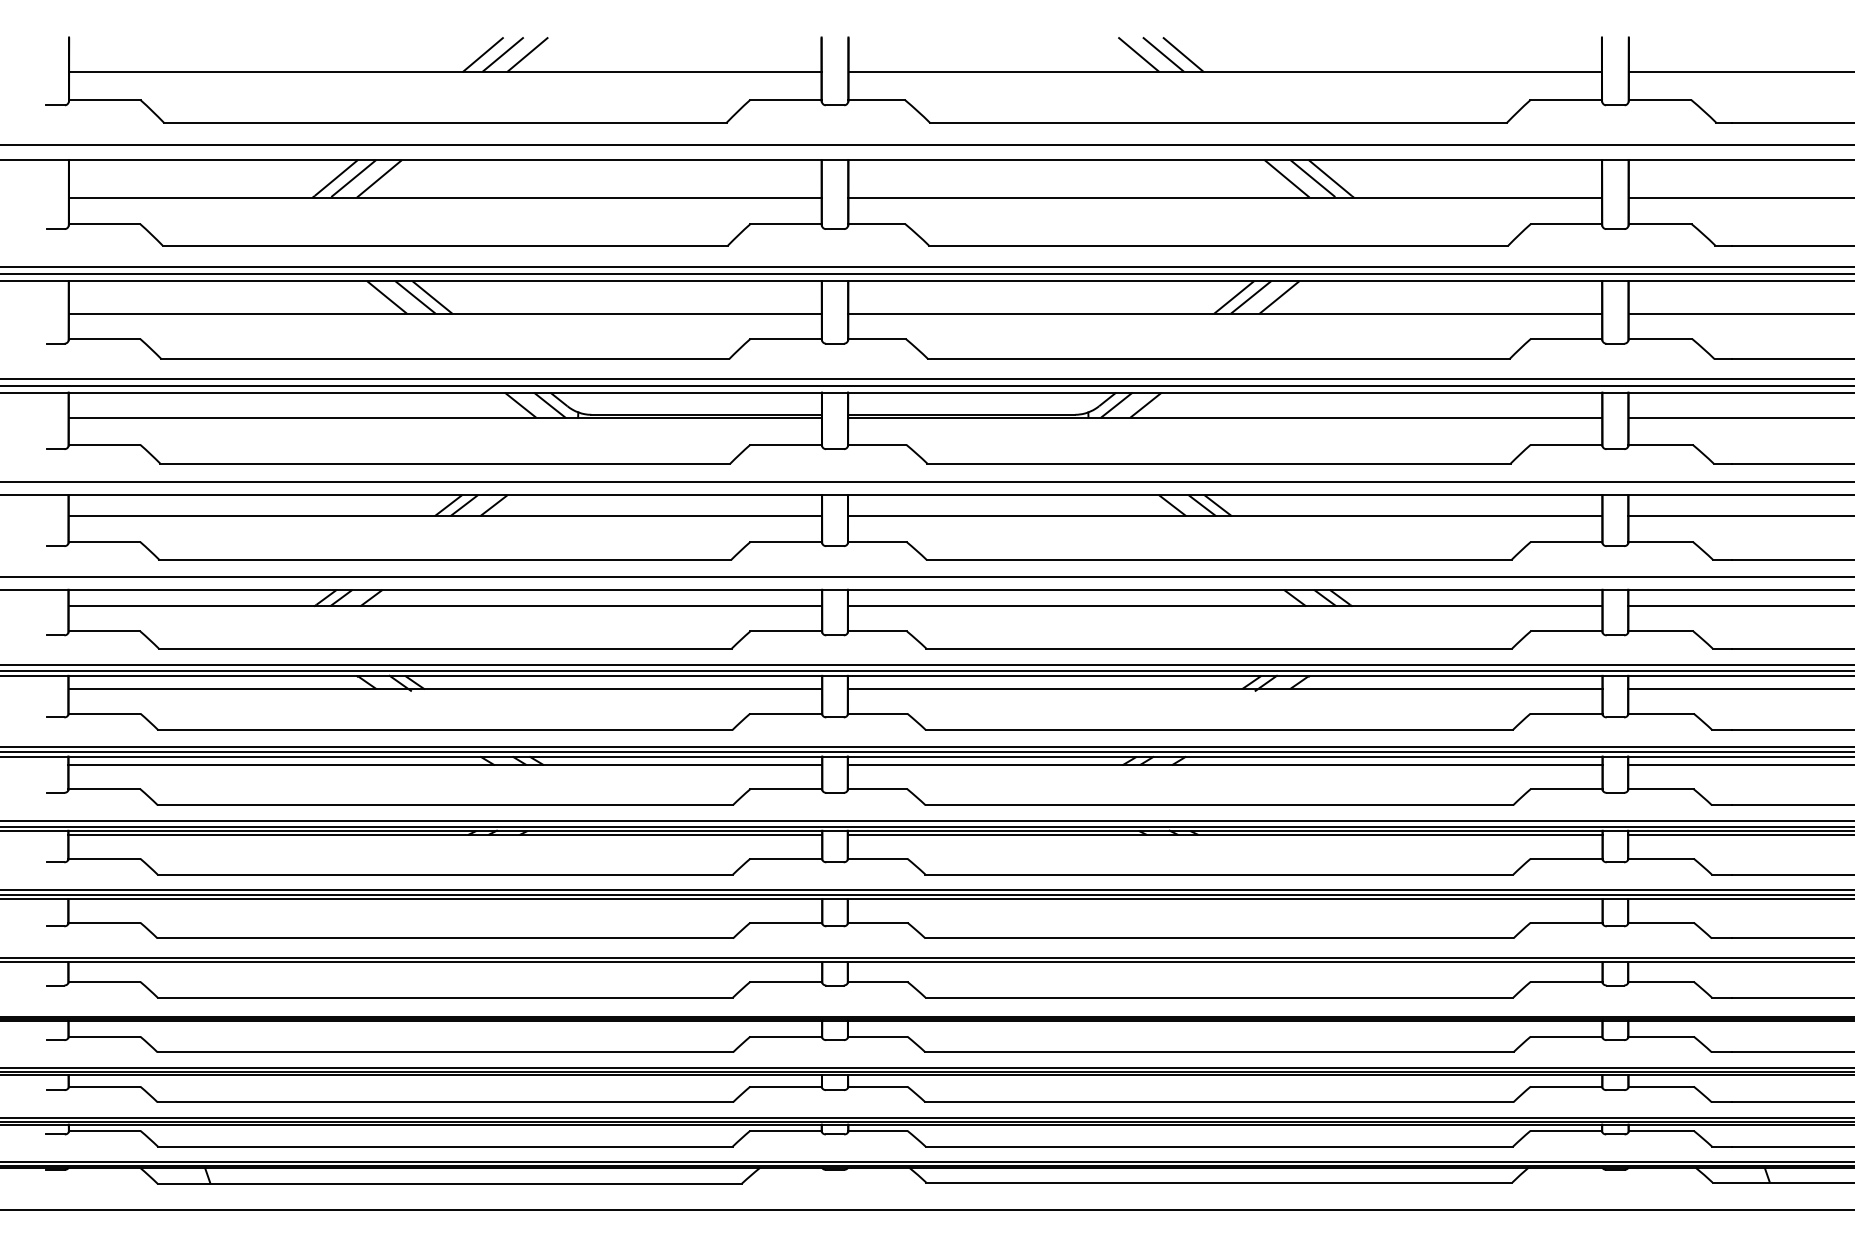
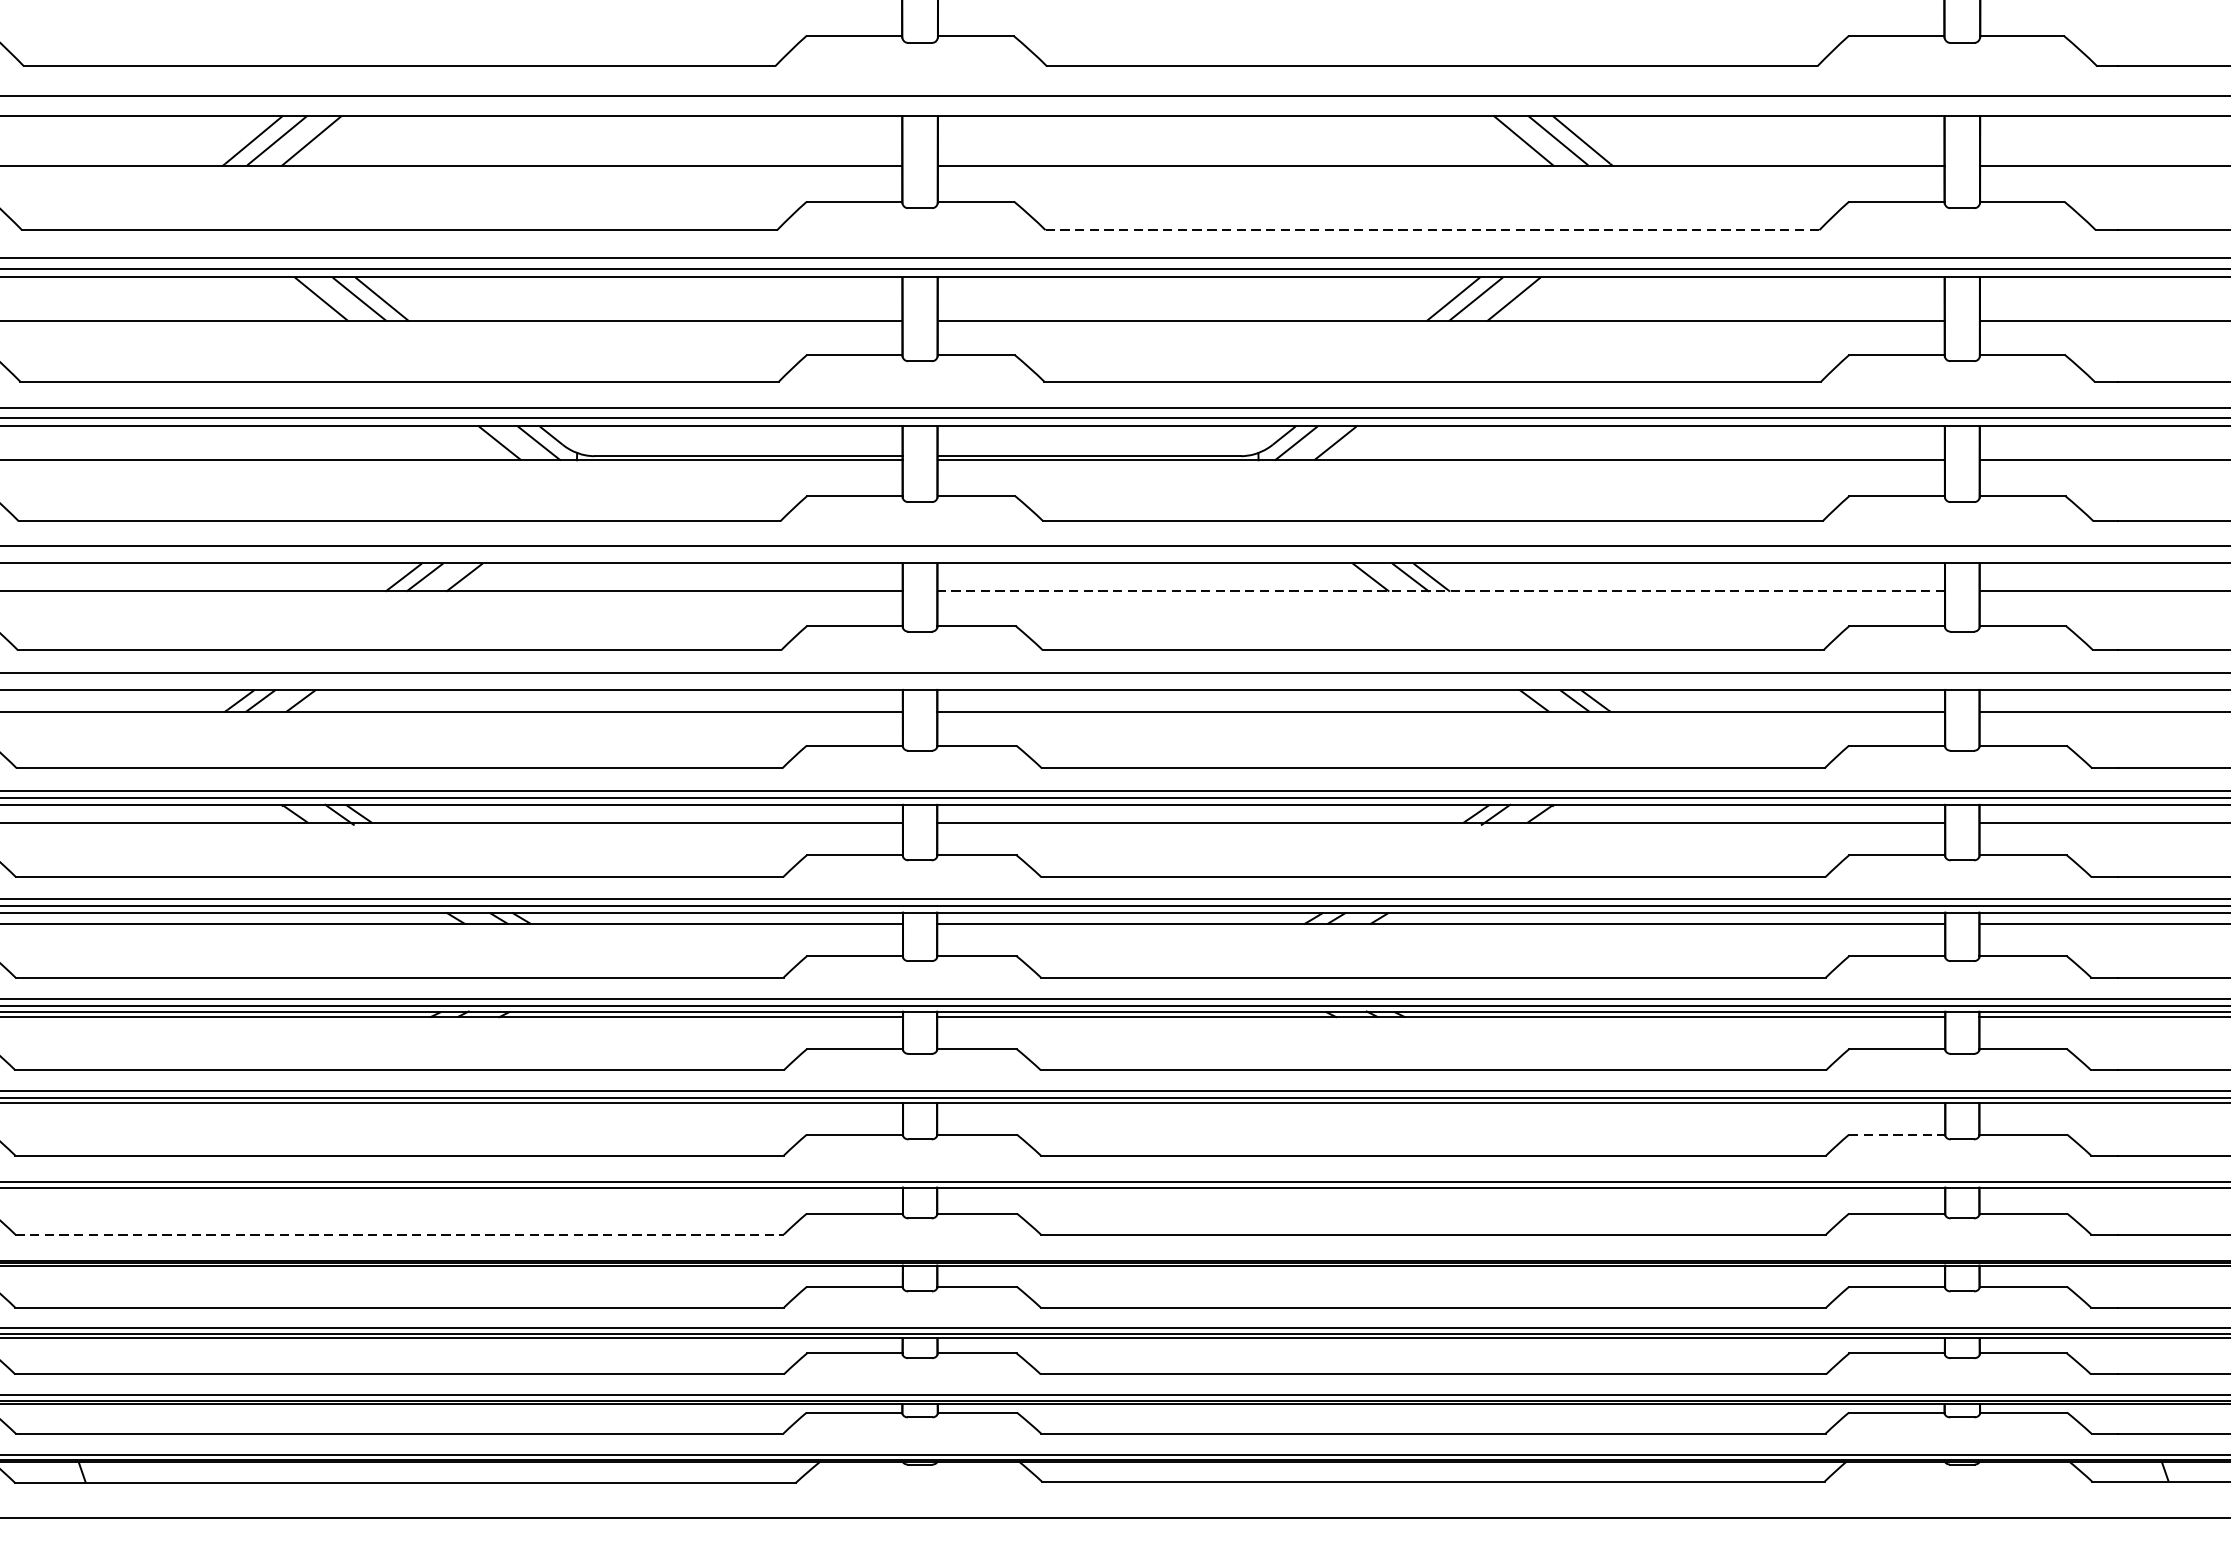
line: (1218, 245) -> (1432, 230), solid -> dashed
line: (1224, 516) -> (1440, 592), solid -> dashed
line: (1566, 922) -> (1897, 1134), solid -> dashed
line: (445, 997) -> (399, 1234), solid -> dashed

